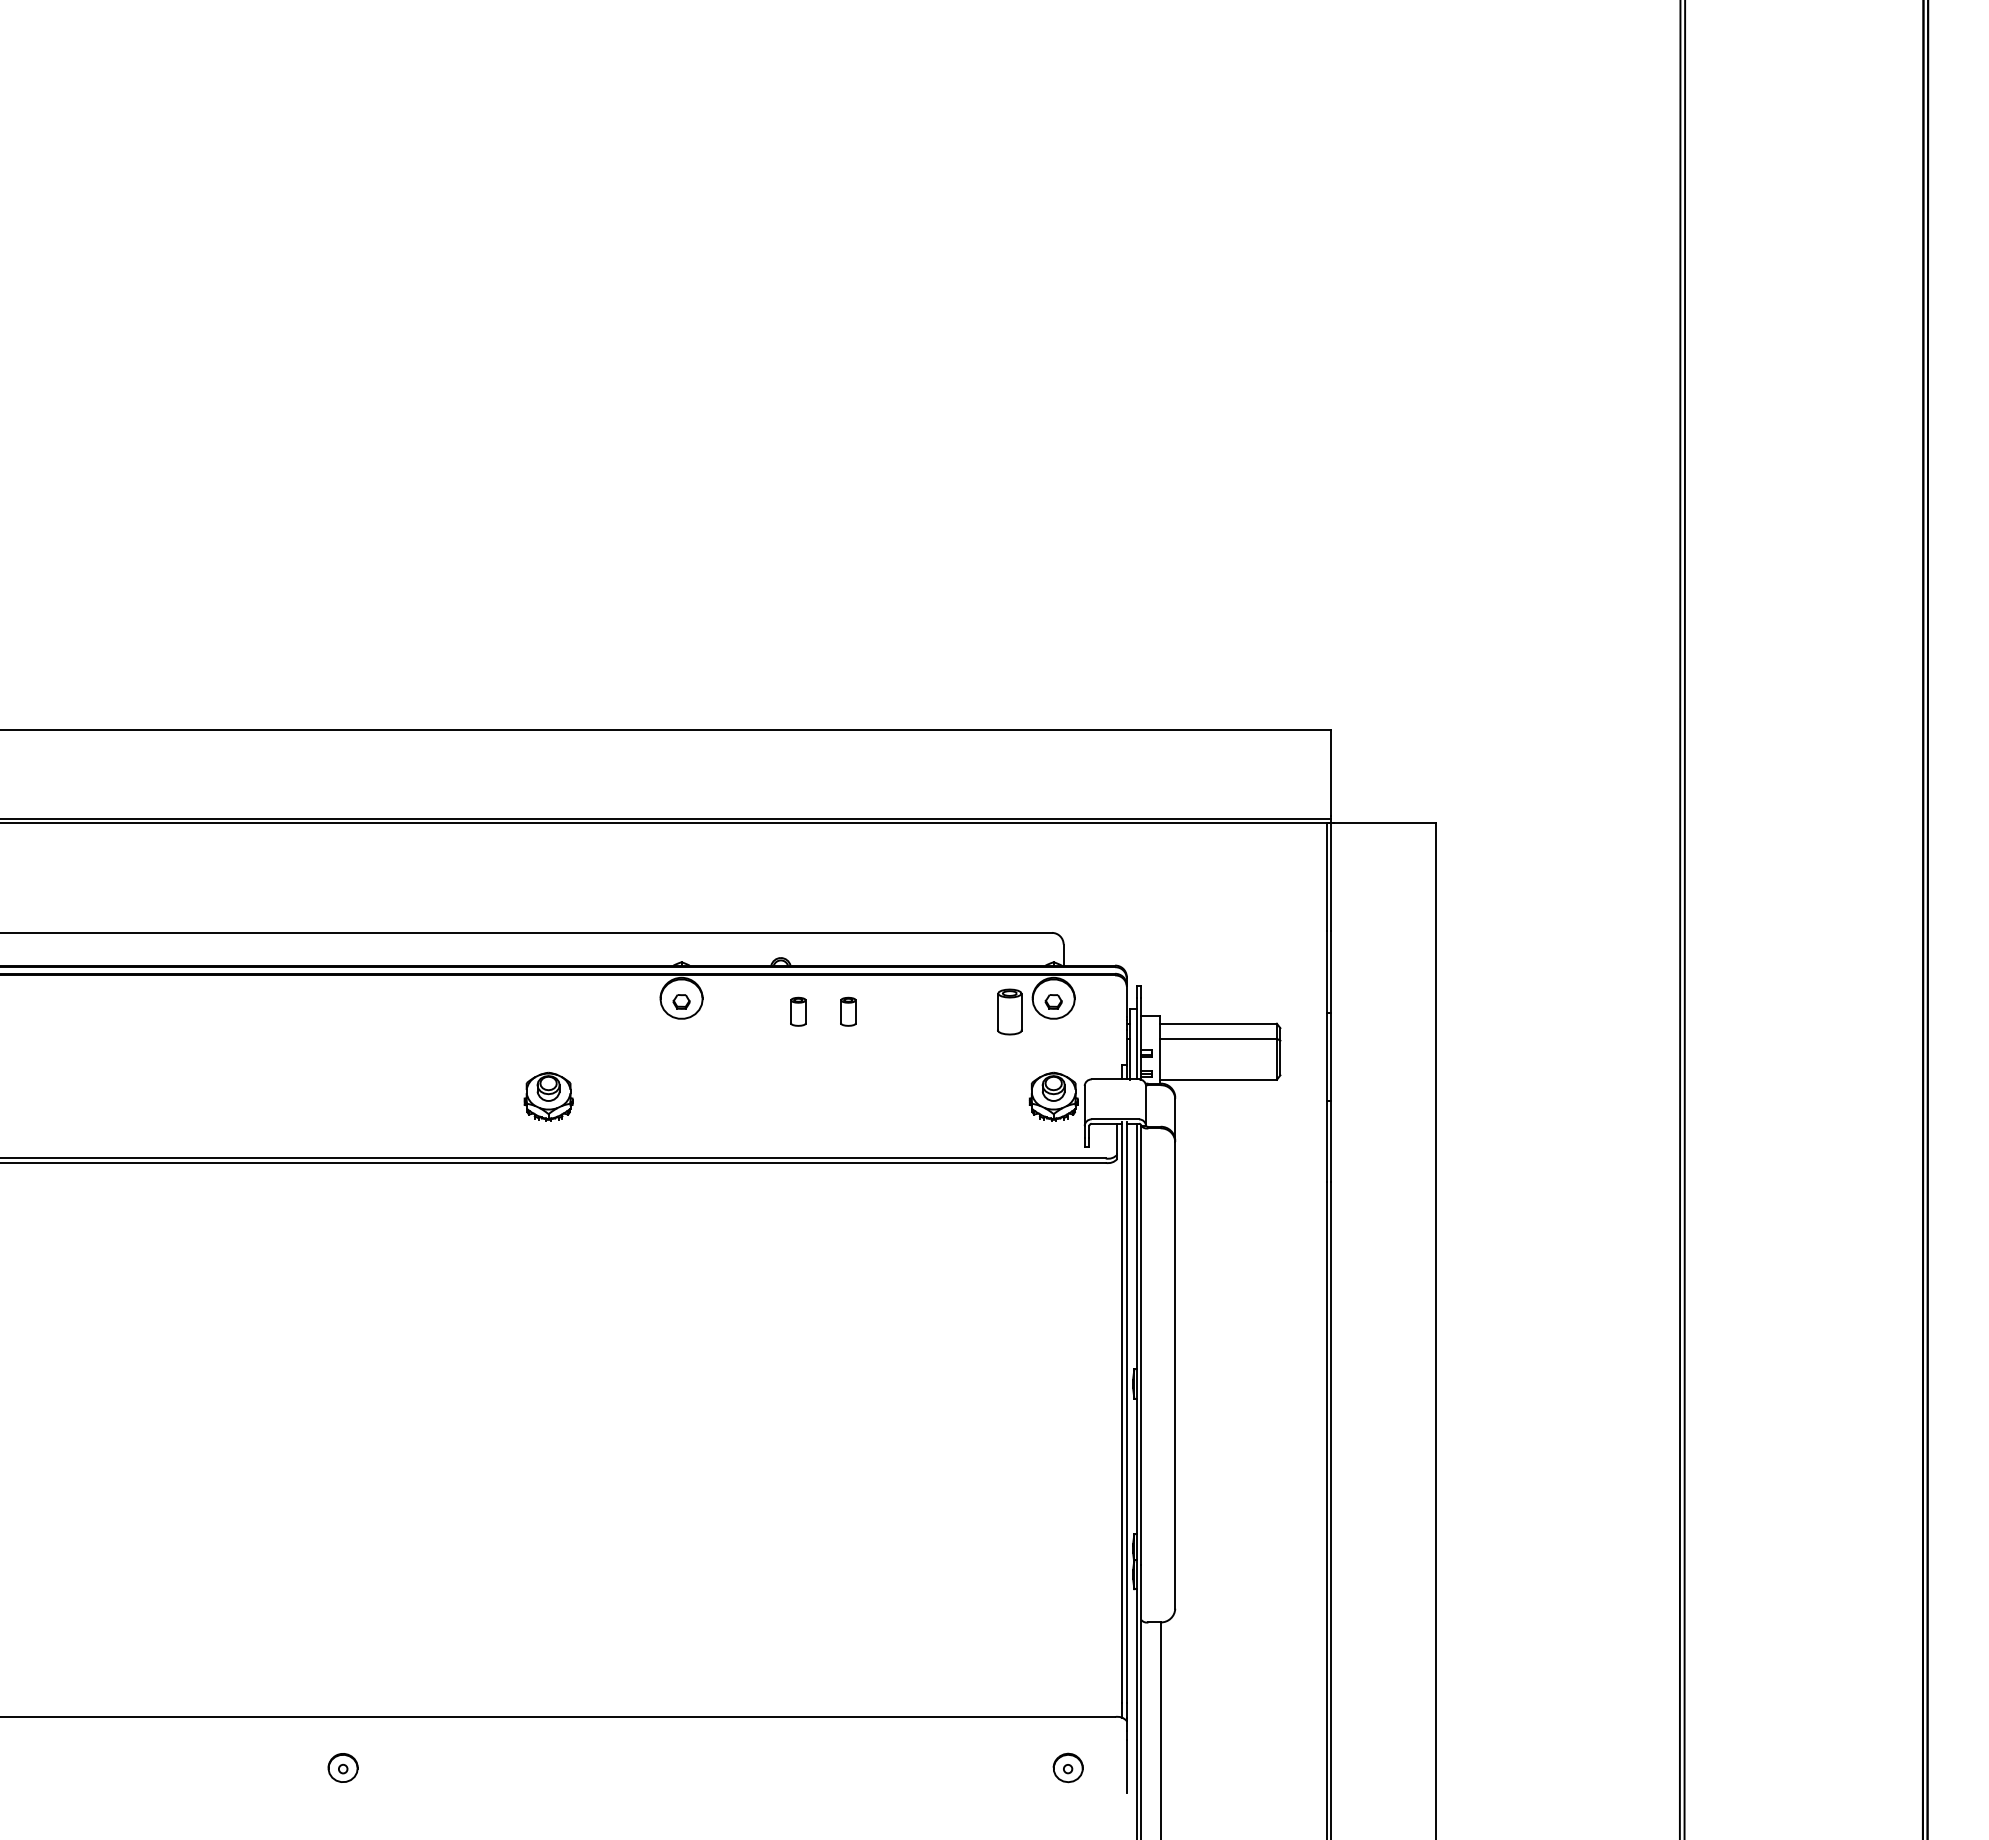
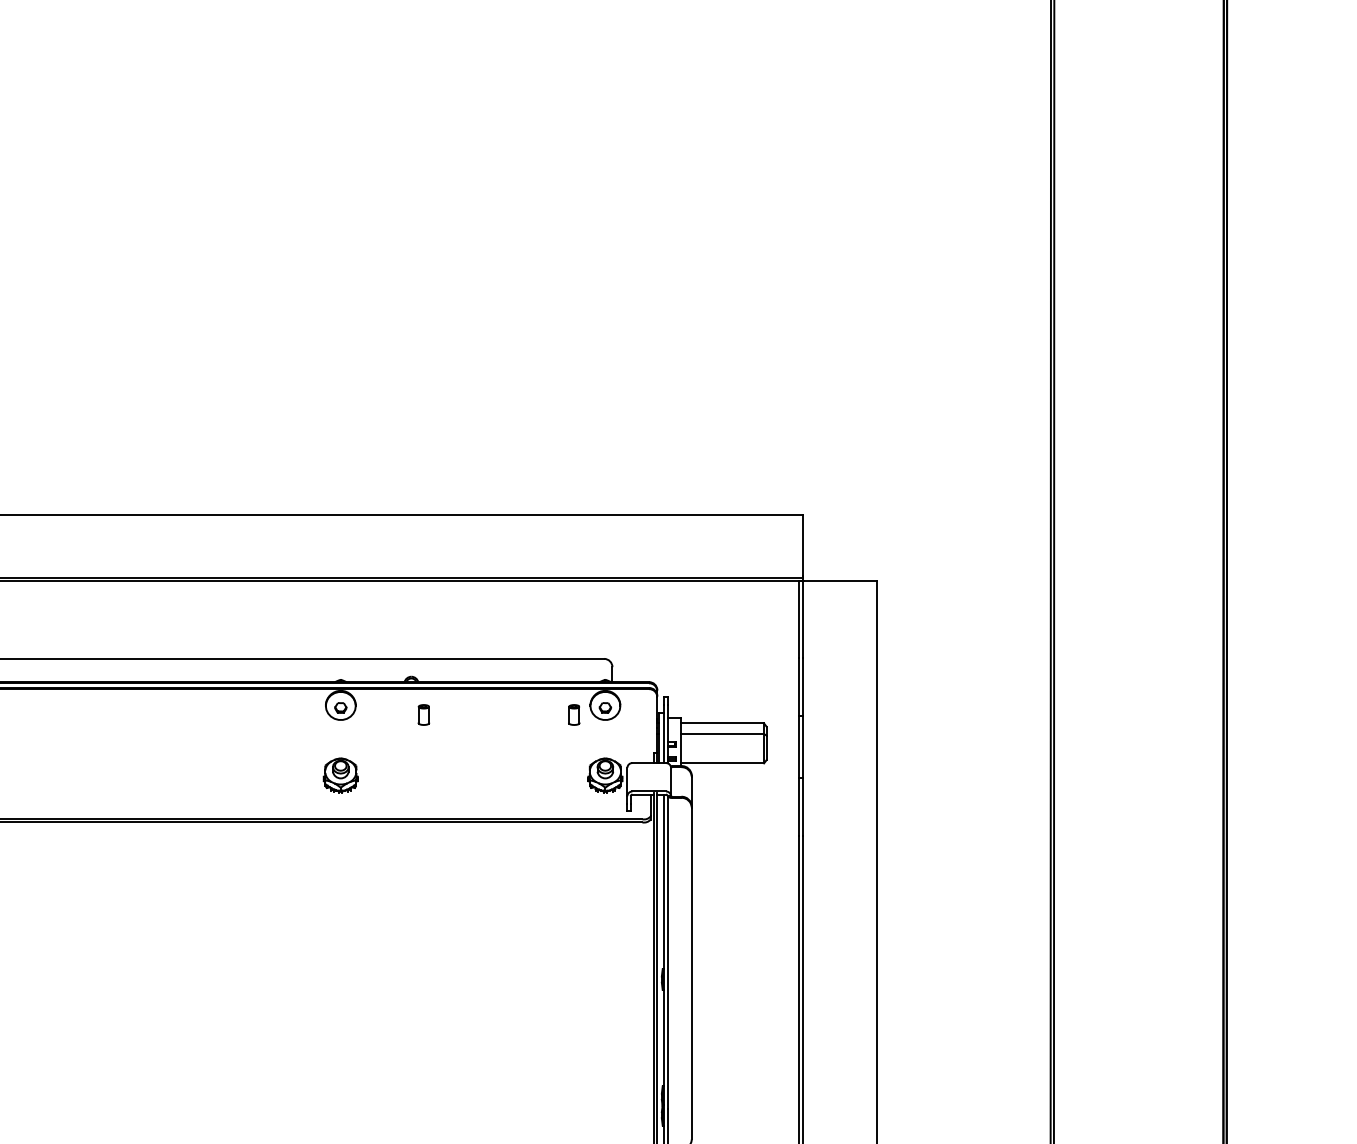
part: (848, 1011) -> (459, 714), removed
part: (1009, 1011) -> (573, 714), size x0.62
part: (548, 1096) -> (340, 775), moved

